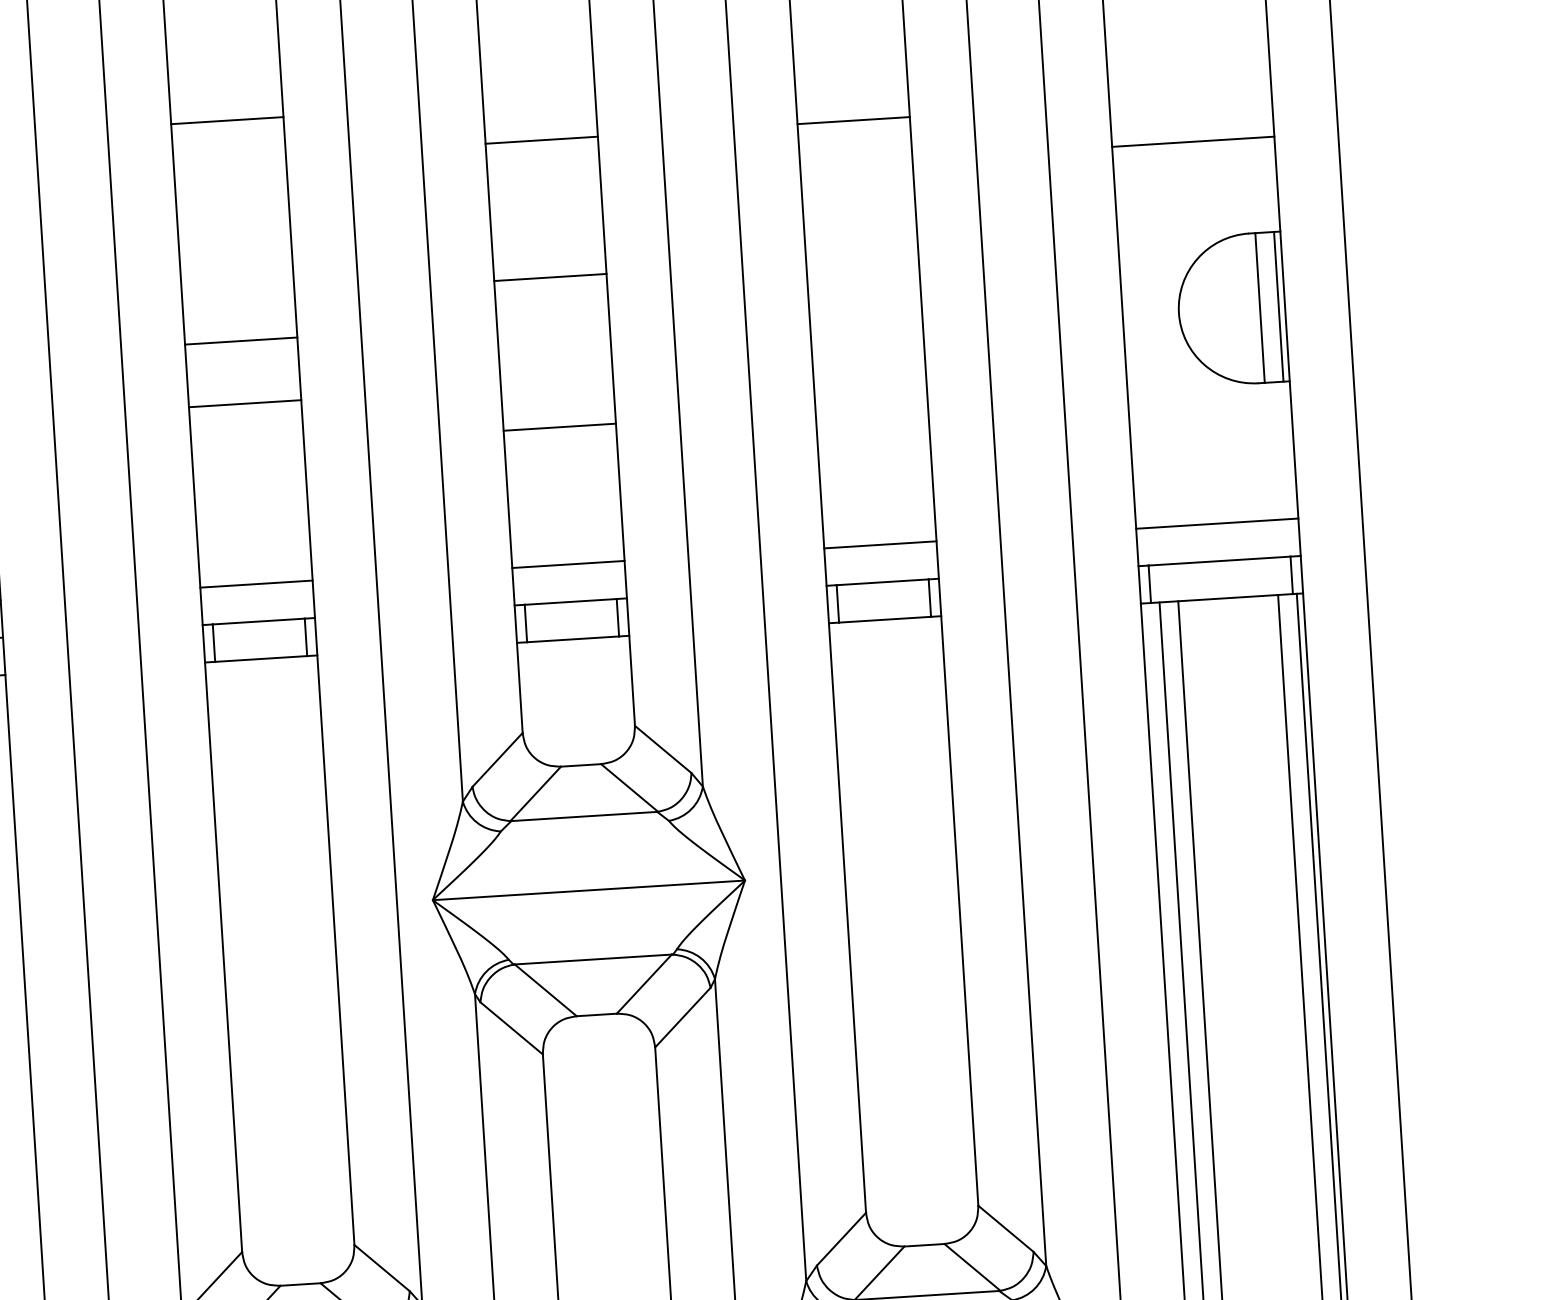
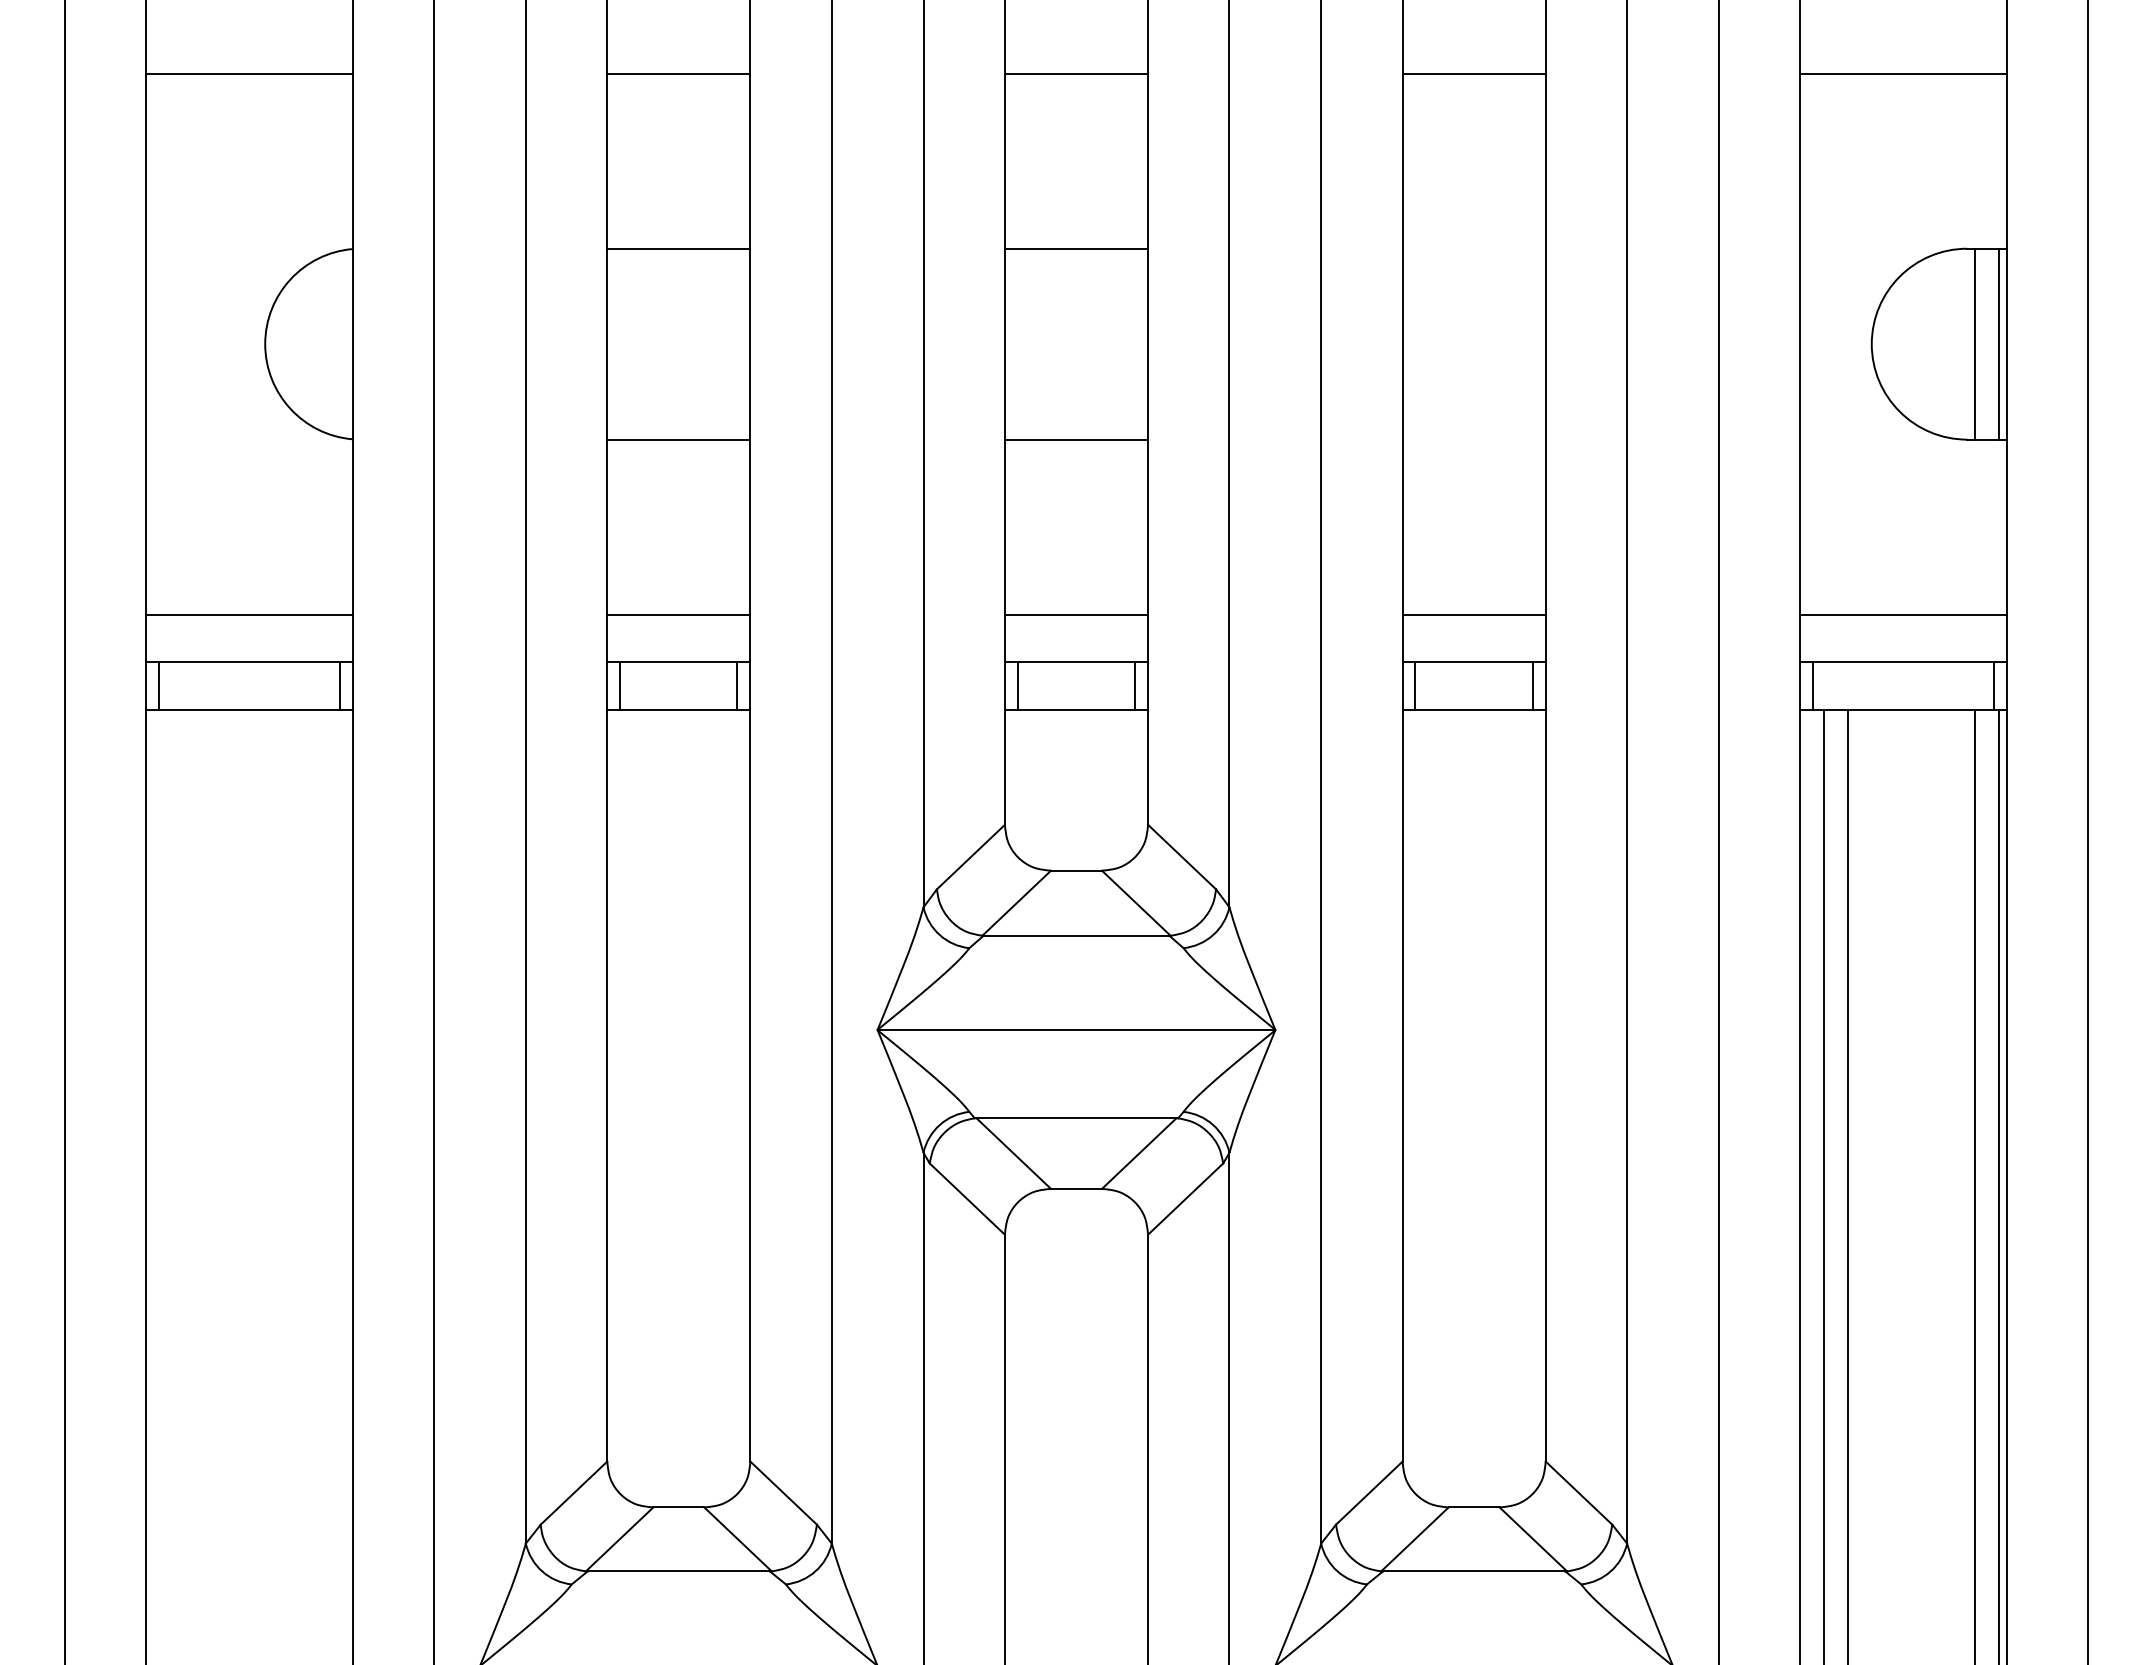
line: (227, 120) -> (678, 73), moved
line: (1193, 141) -> (1903, 73), moved
line: (240, 340) -> (678, 248), moved
line: (244, 403) -> (678, 439), moved

